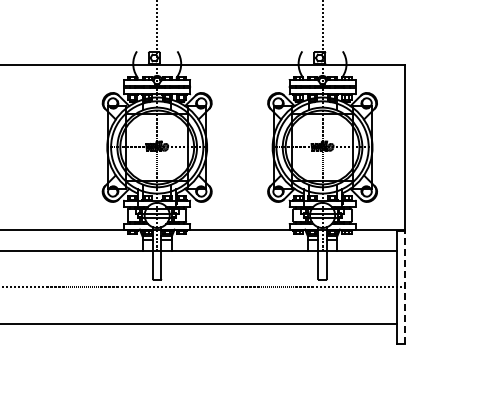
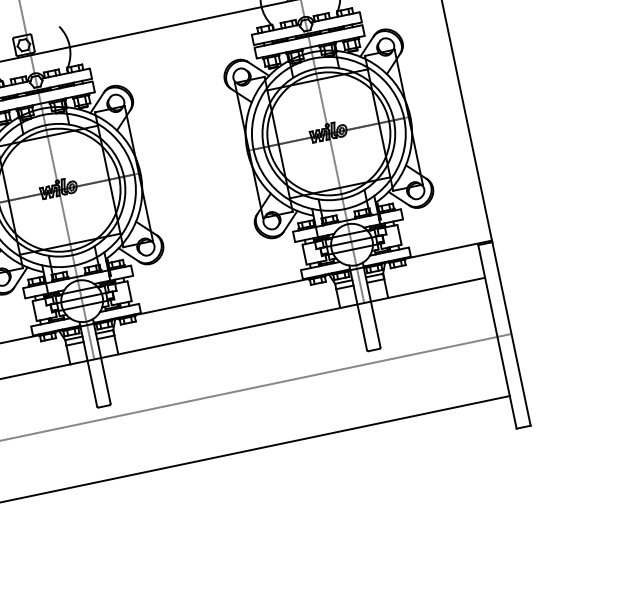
line: (405, 286) -> (511, 332), dashed -> solid

